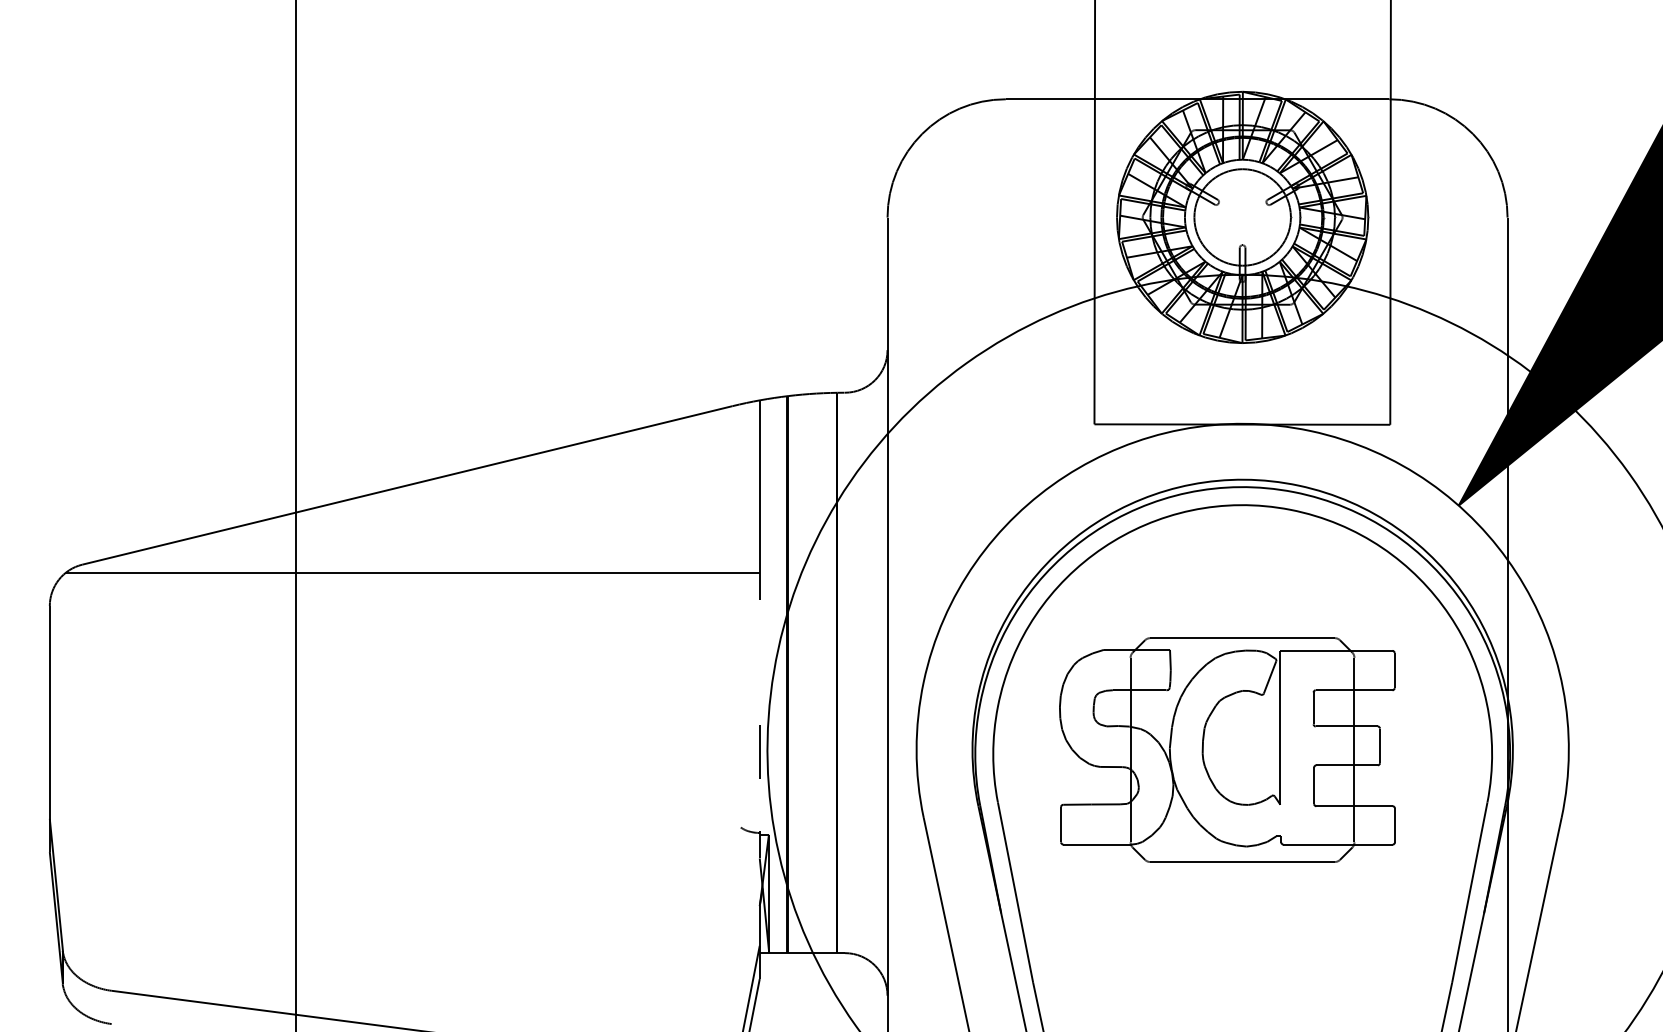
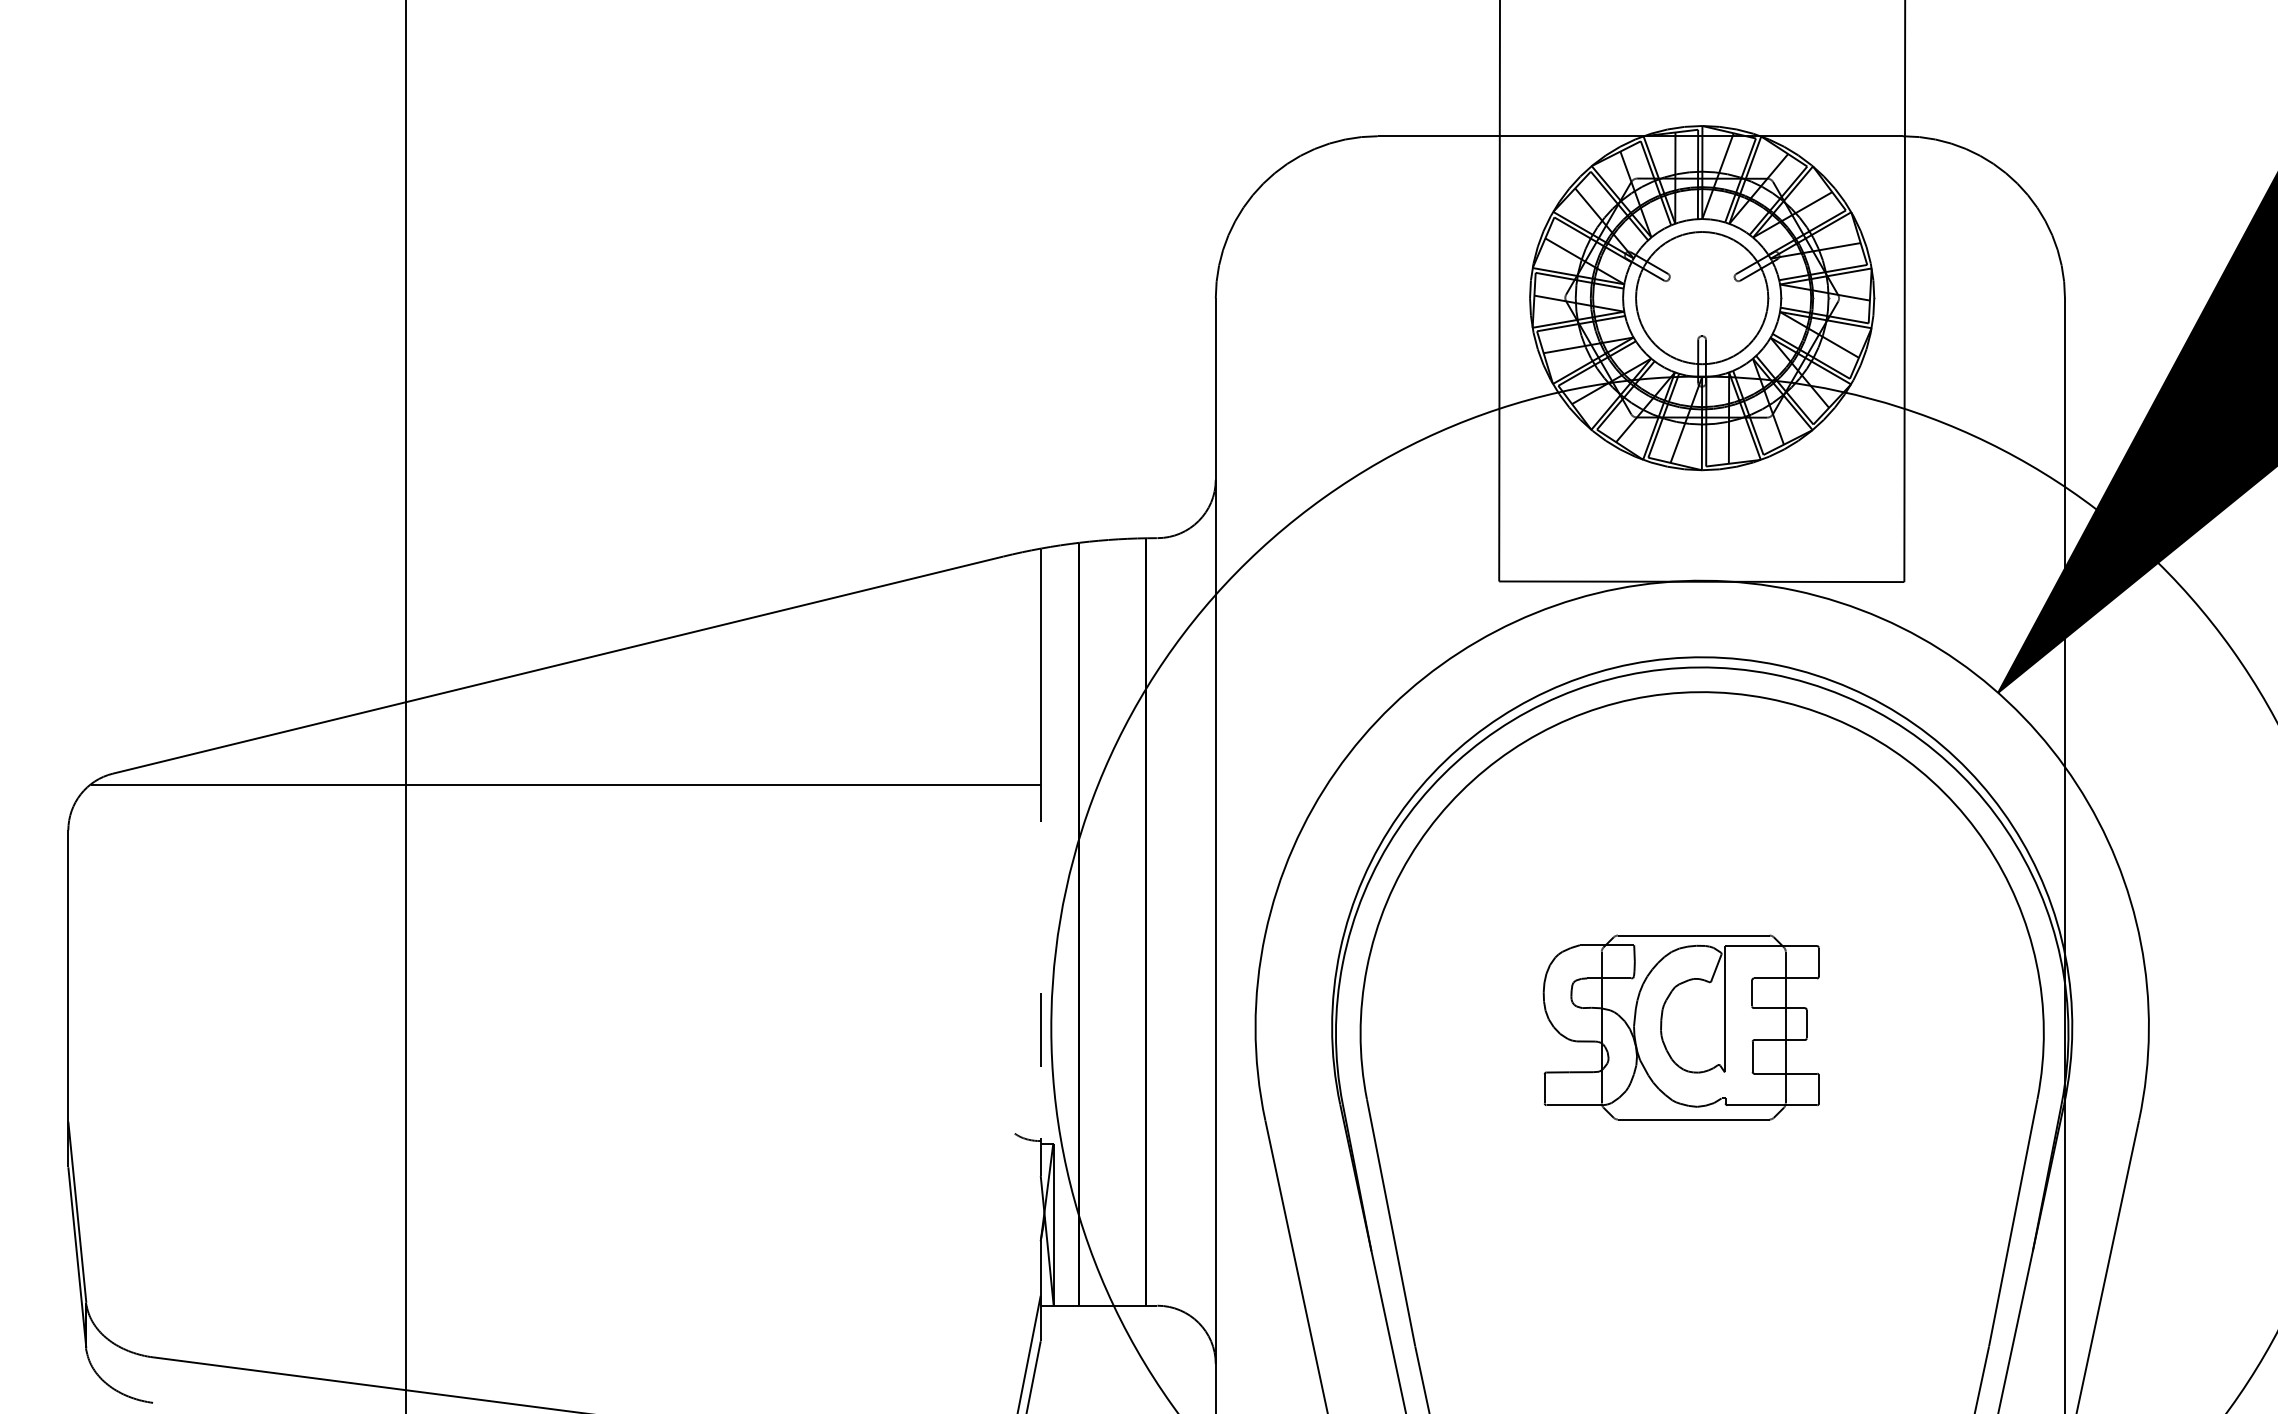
part: (1227, 749) -> (1681, 1027), size x0.6

